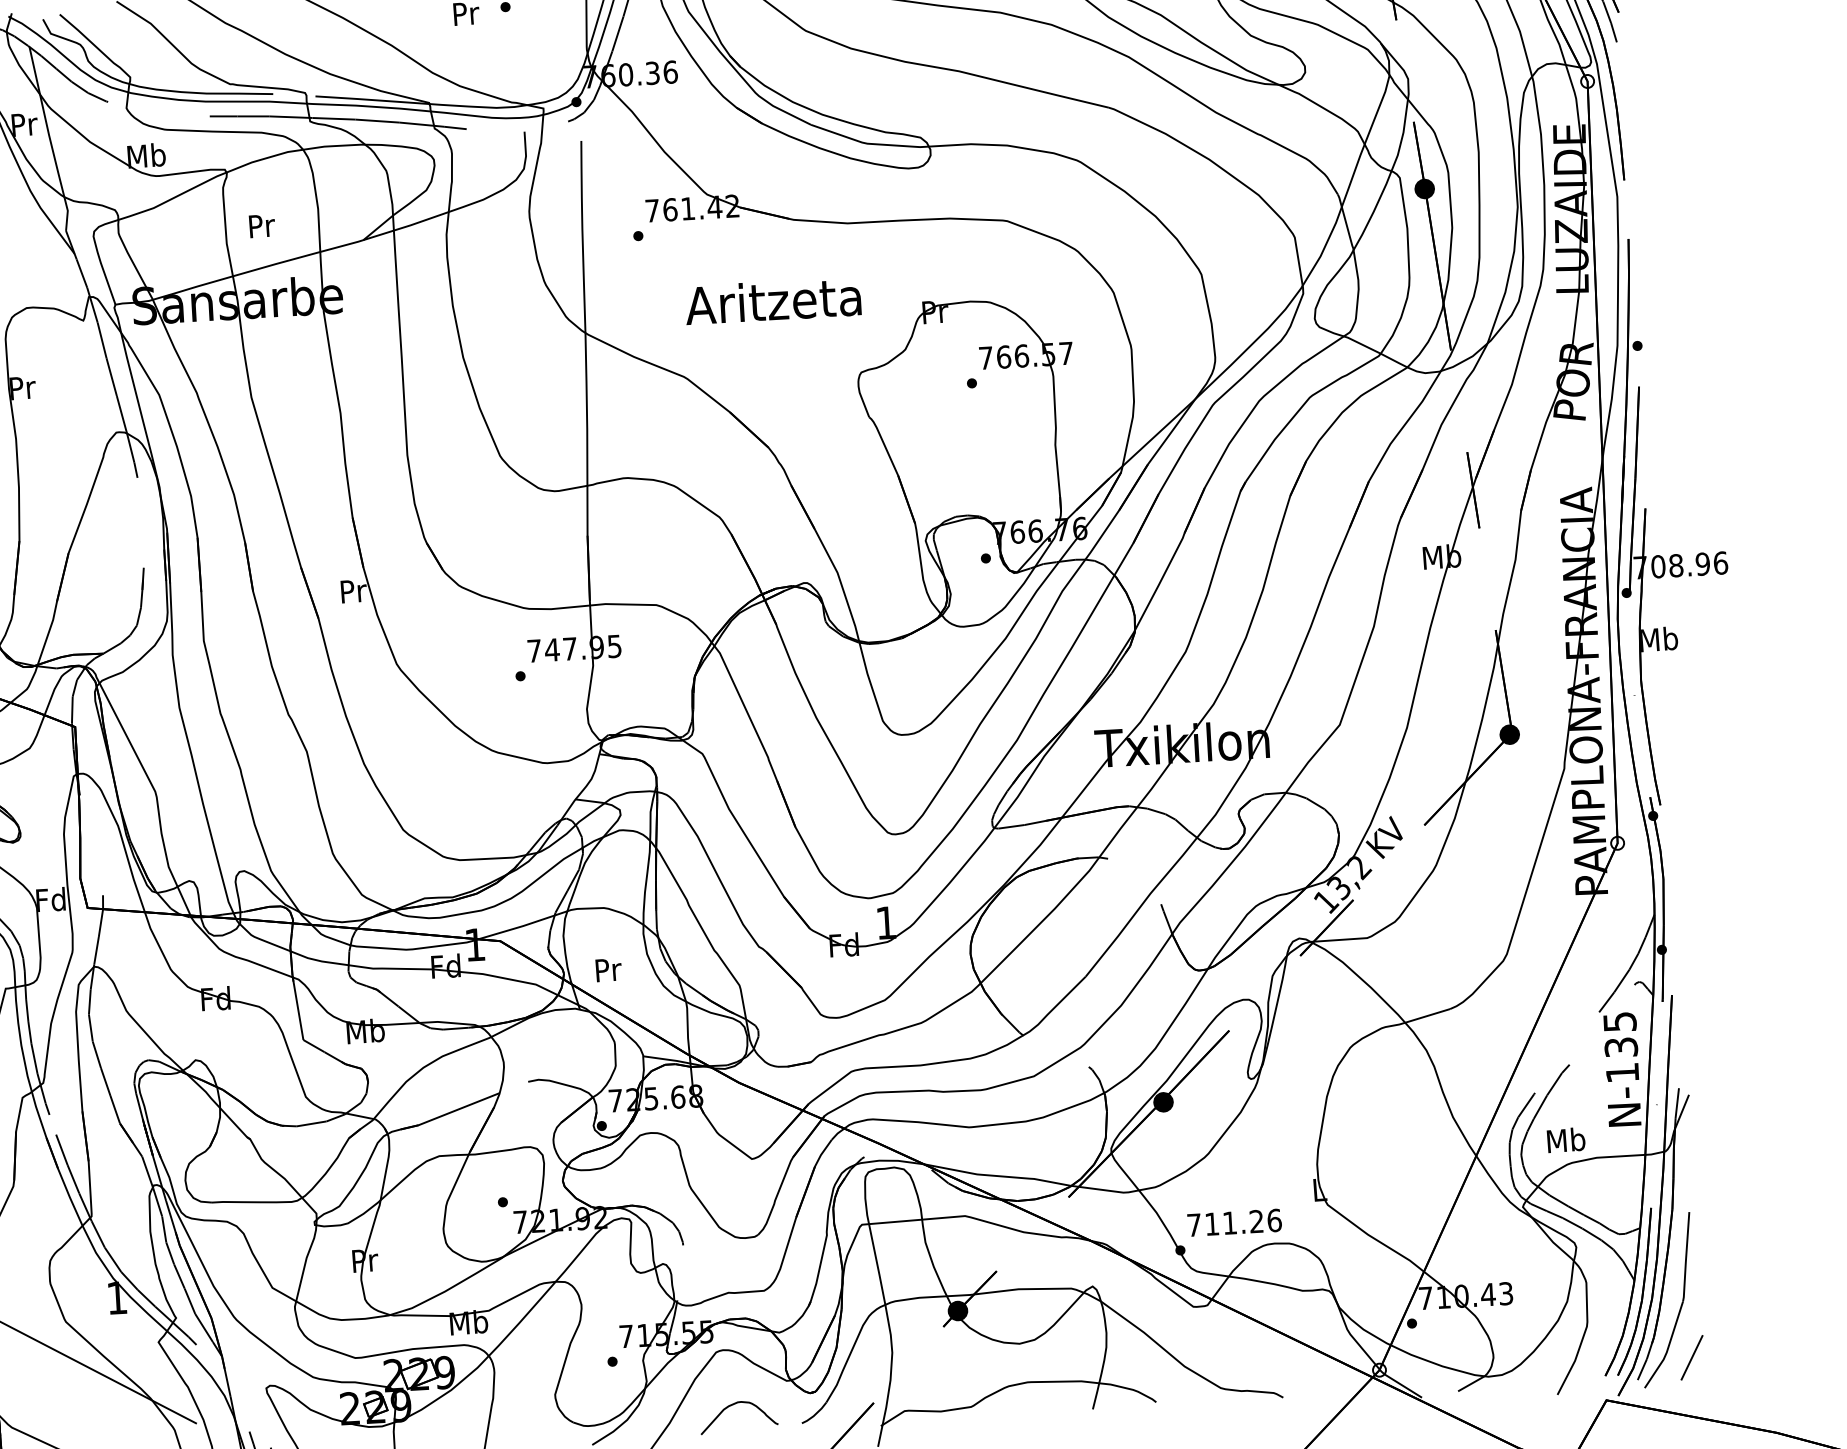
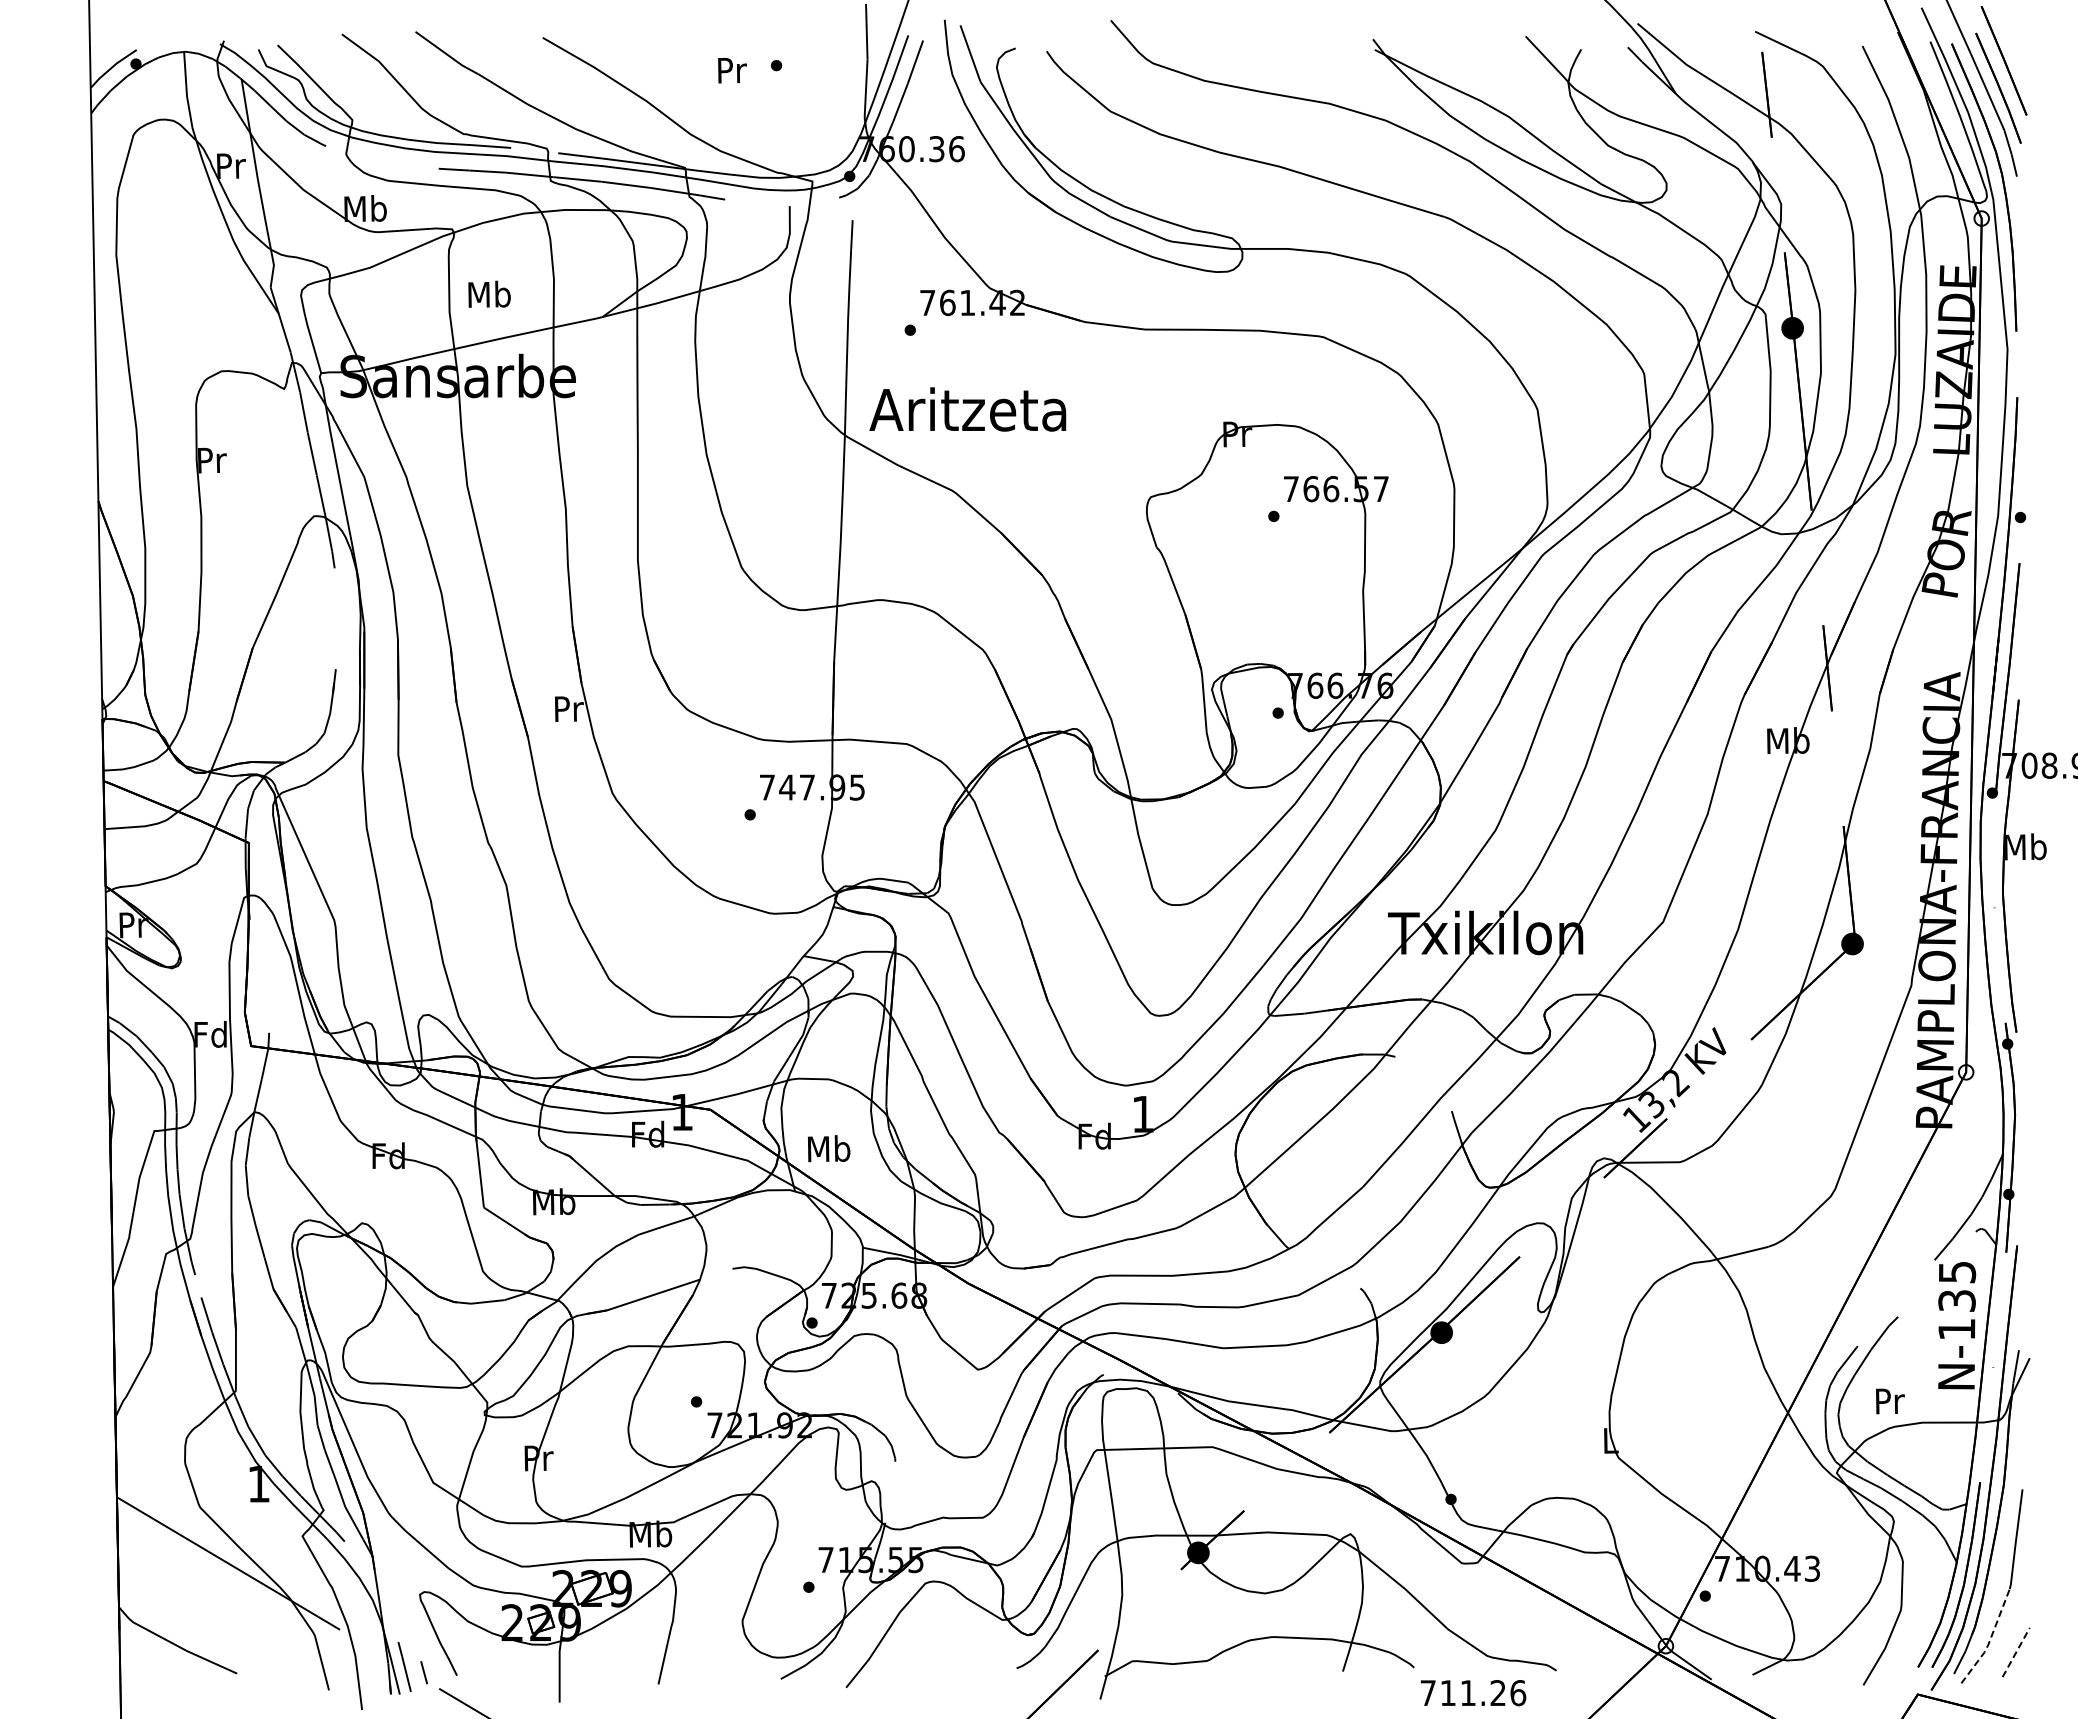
text: (261, 224) -> (489, 293), Pr -> Mb
text: (772, 301) -> (967, 409), moved
text: (607, 969) -> (828, 1148), Pr -> Mb
text: (1566, 1139) -> (1889, 1400), Mb -> Pr
text: (1234, 1223) -> (1473, 1693), moved
line: (1668, 1348) -> (1990, 1640), solid -> dashed
line: (1692, 1357) -> (2016, 1652), solid -> dashed
curve: (734, 1404) -> (942, 1643), removed

